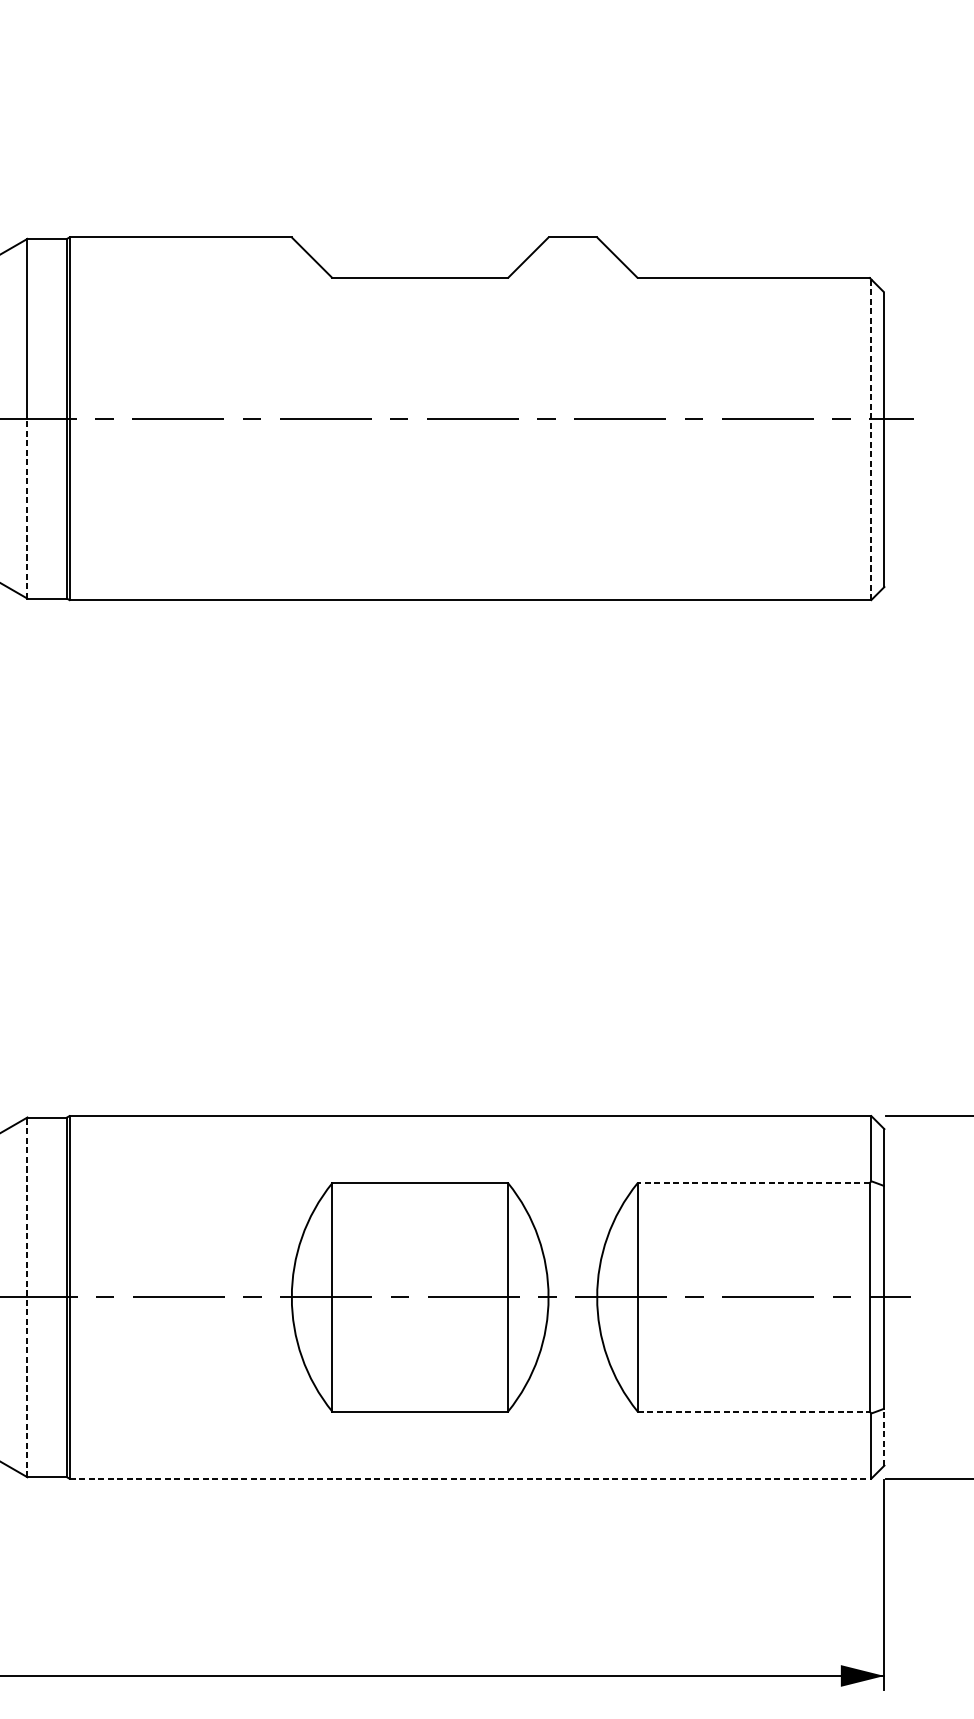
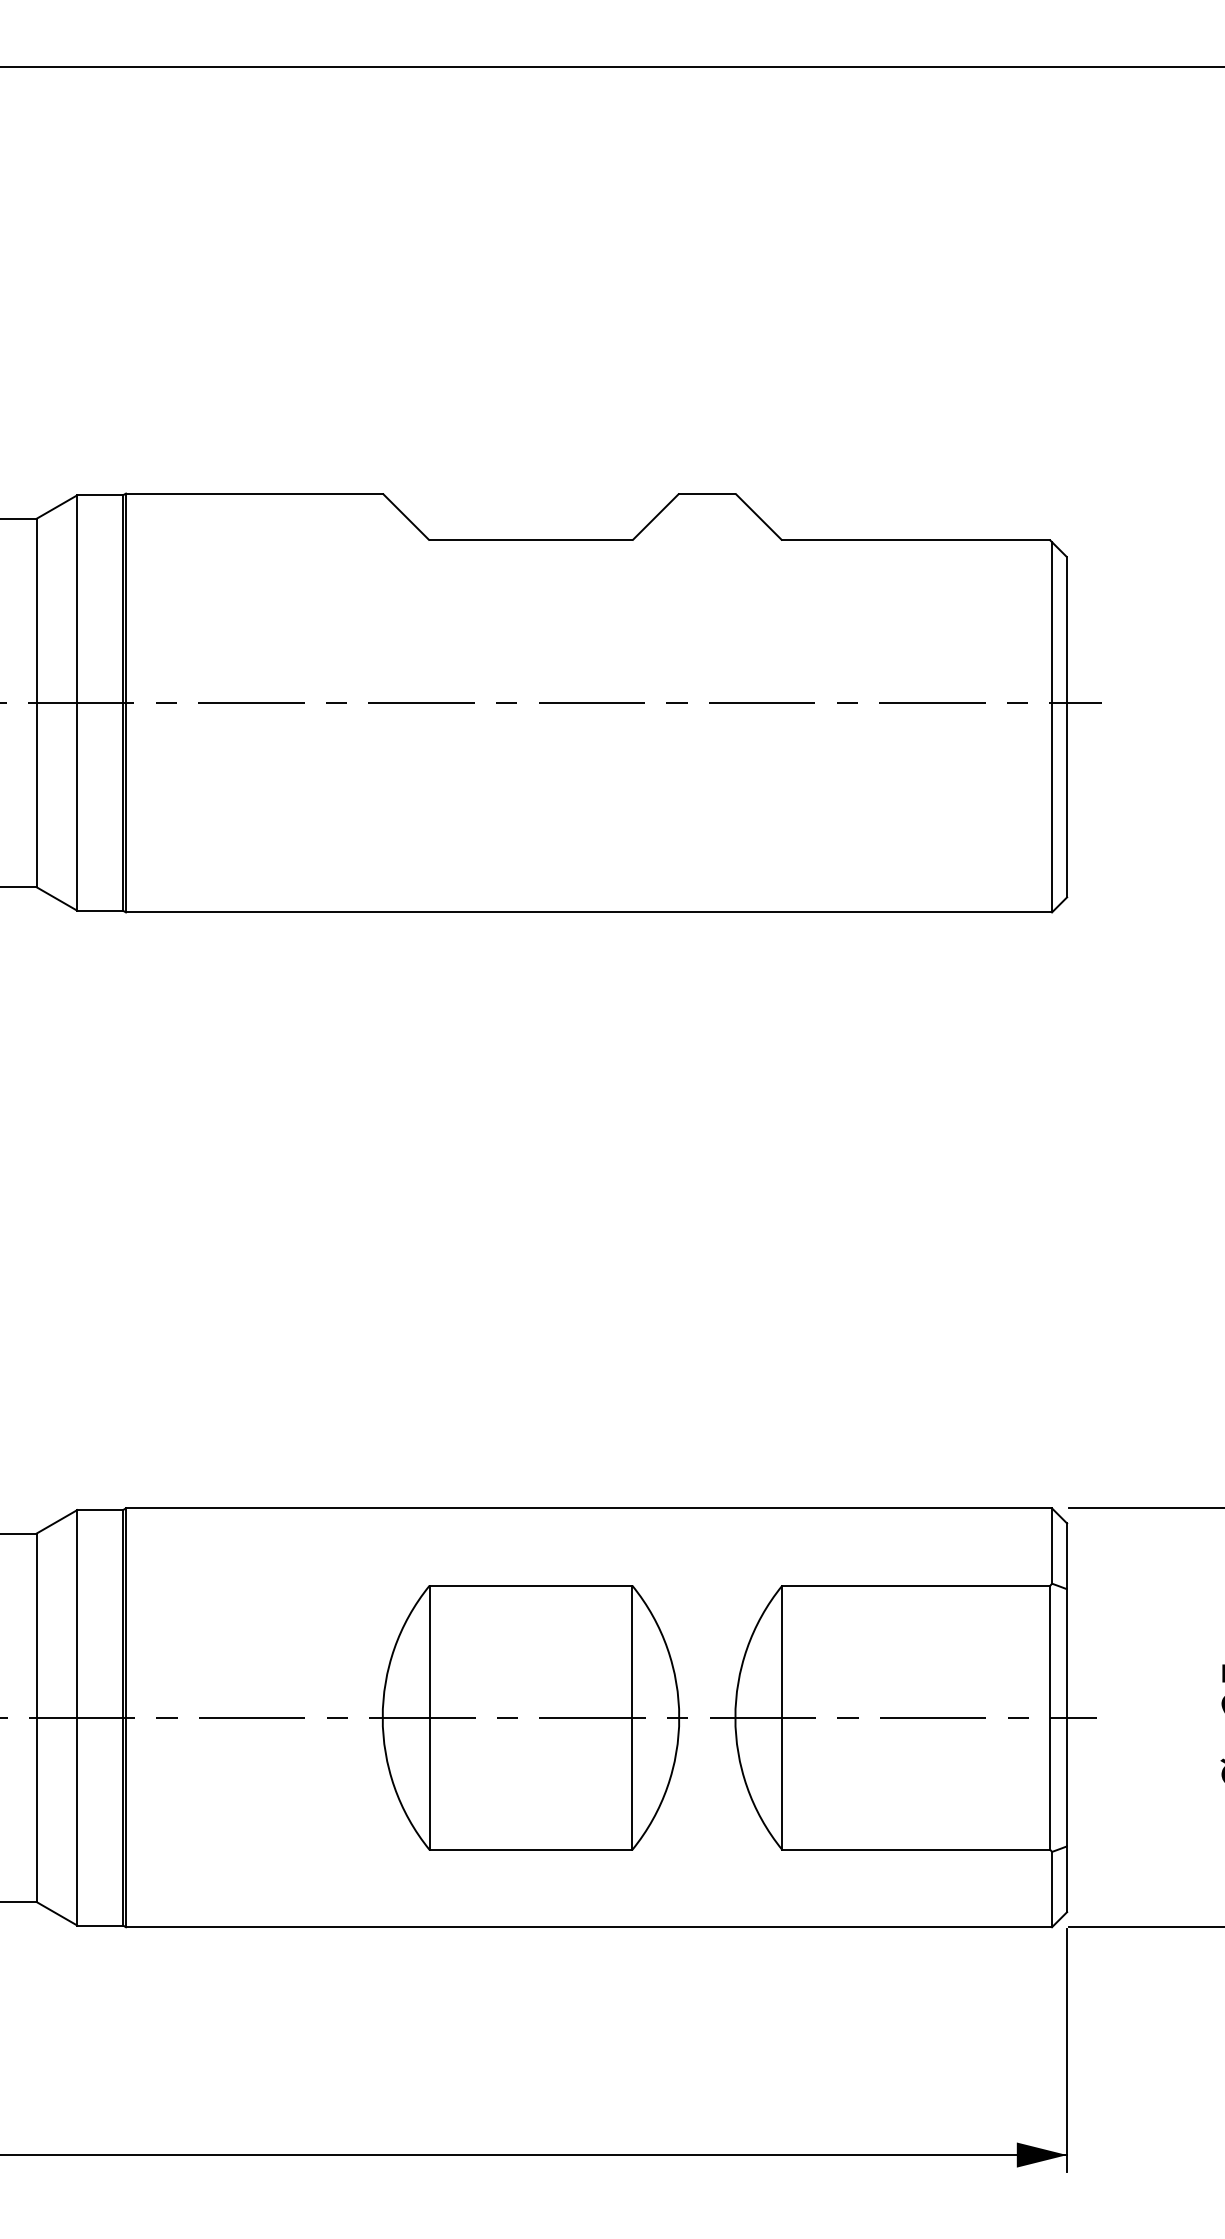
line: (871, 439) -> (1052, 726), dashed -> solid
line: (27, 508) -> (77, 806), dashed -> solid
line: (753, 1182) -> (915, 1585), dashed -> solid
line: (27, 1297) -> (77, 1717), dashed -> solid
line: (753, 1411) -> (916, 1849), dashed -> solid
line: (884, 1437) -> (1067, 1879), dashed -> solid
line: (470, 1478) -> (589, 1927), dashed -> solid

